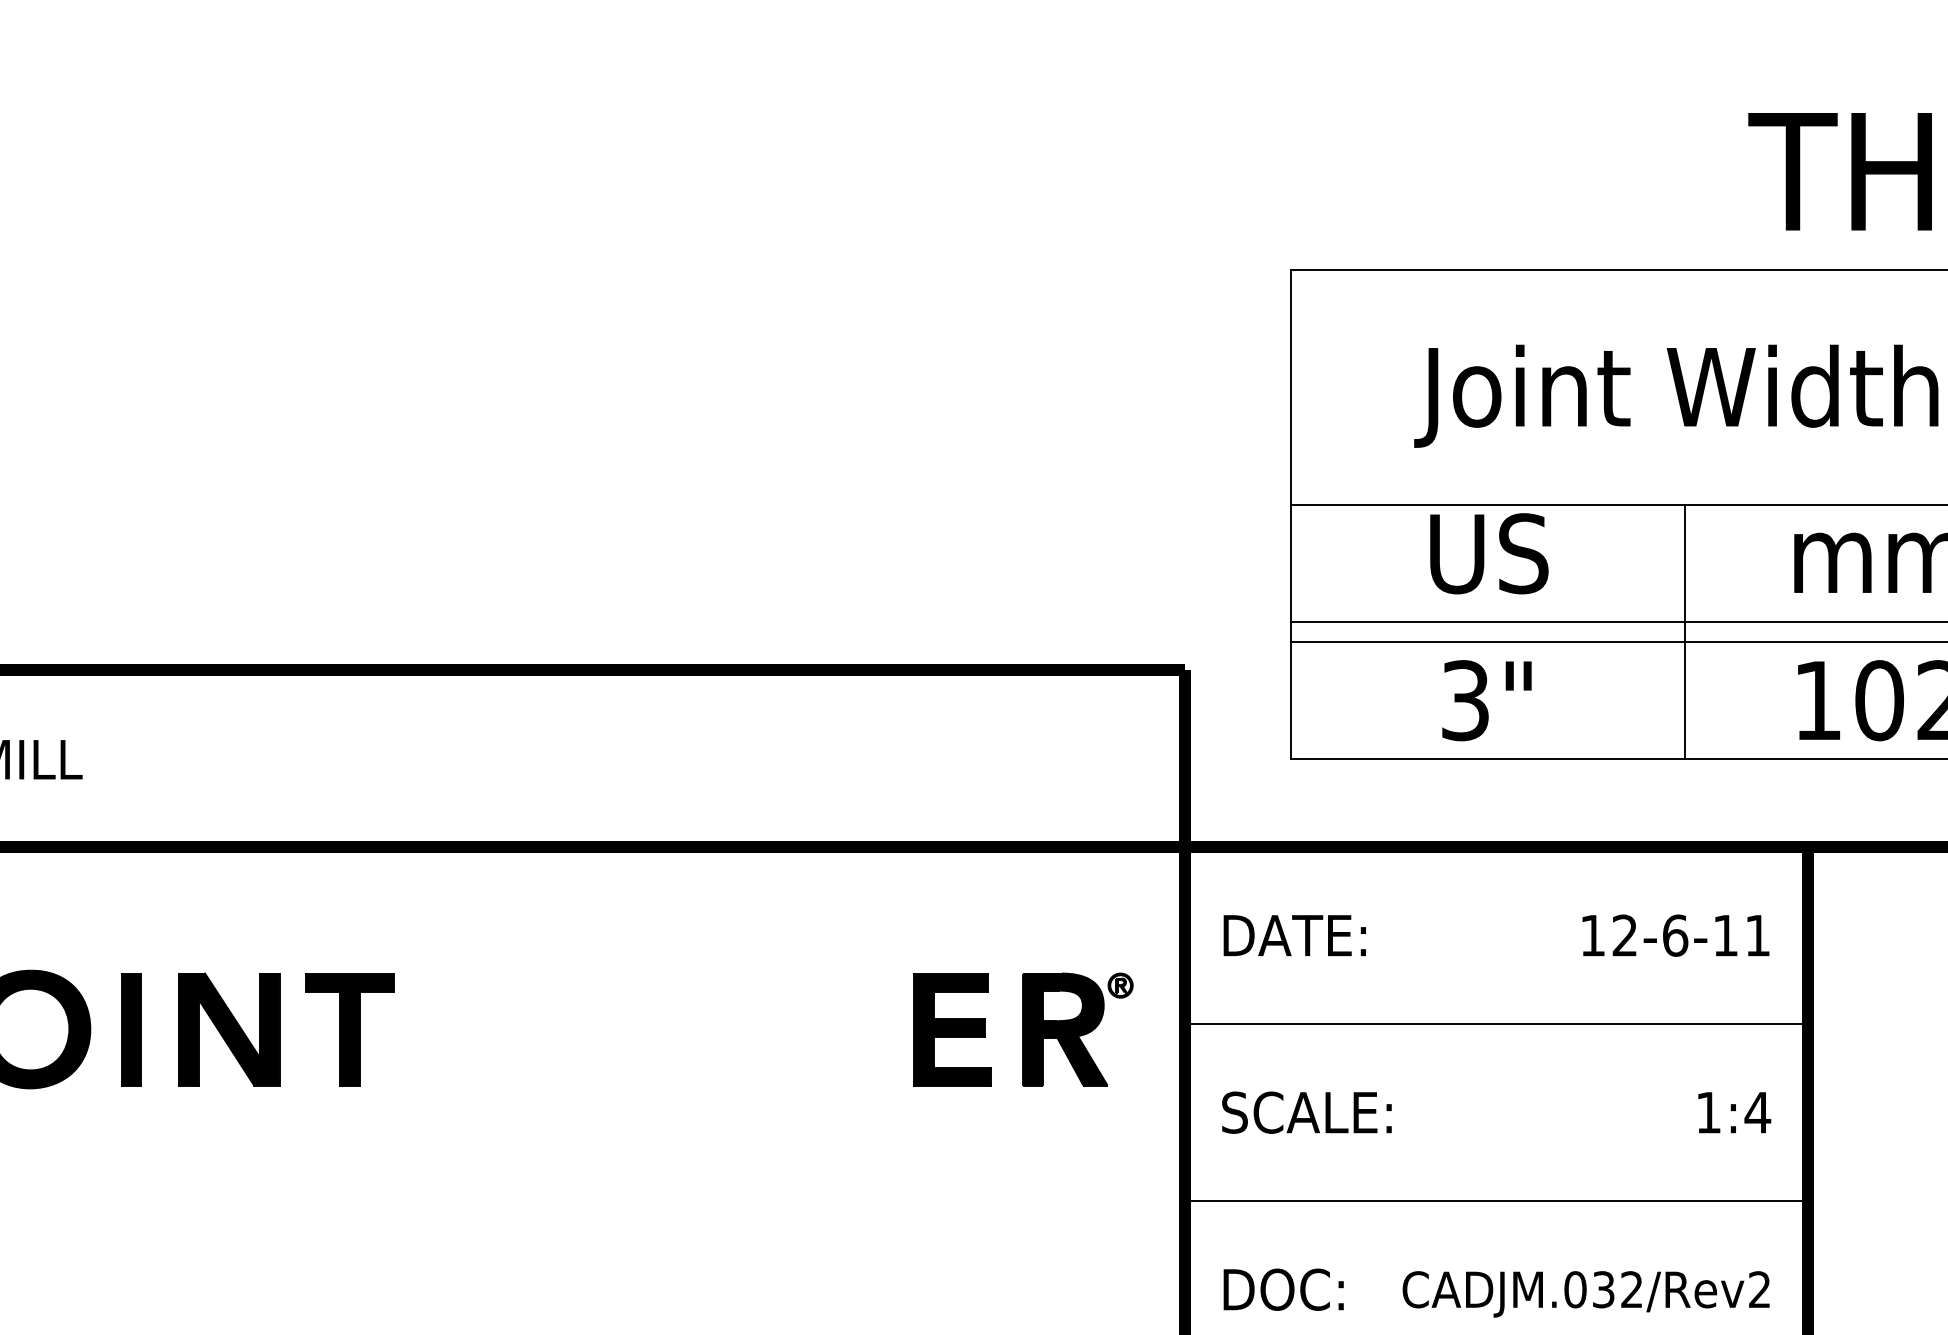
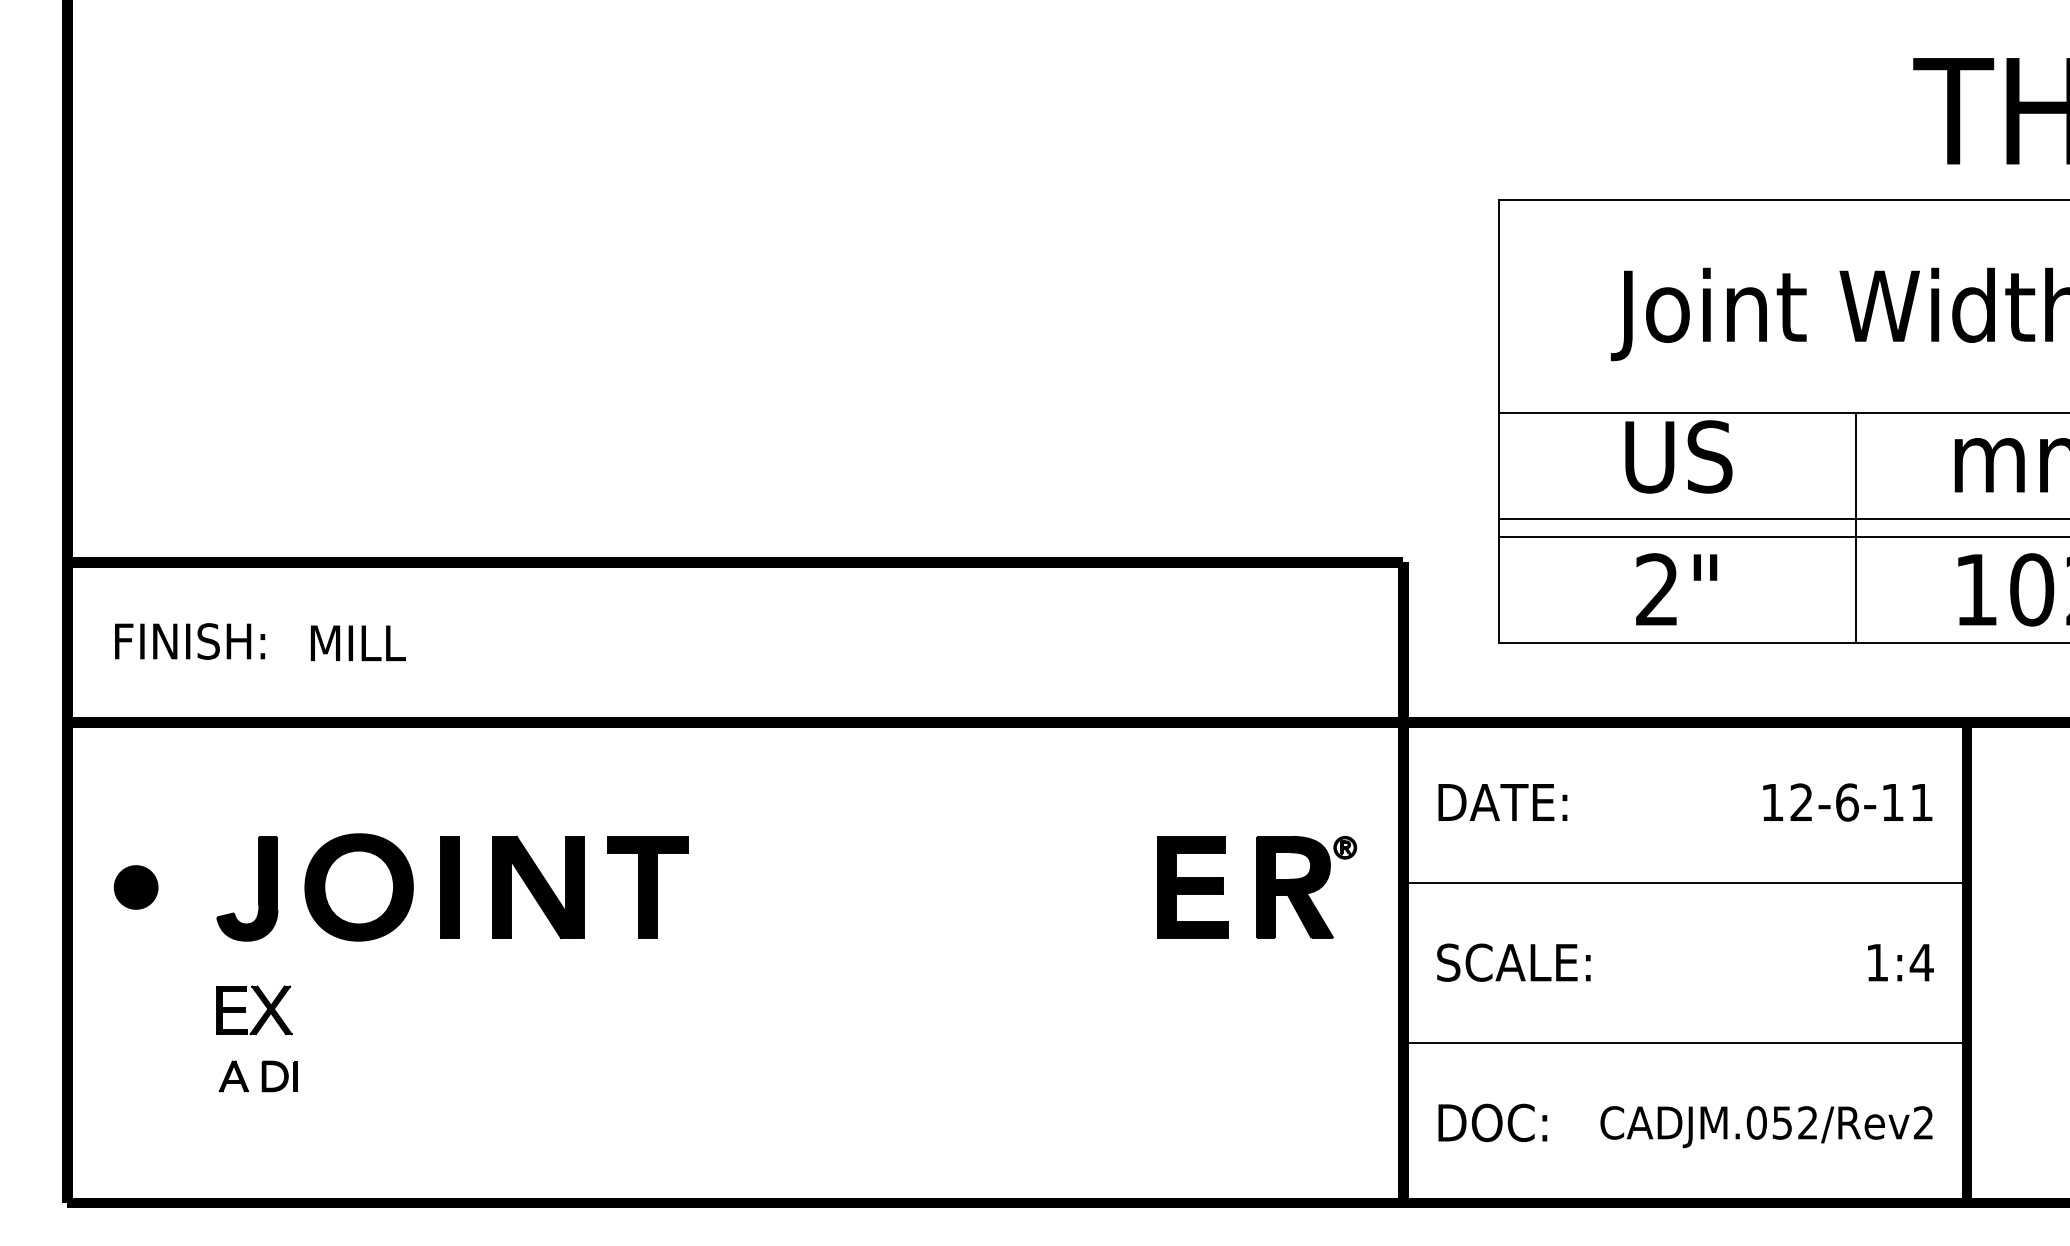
text: (1465, 700) -> (1657, 589), 3" -> 2"
text: (1603, 1289) -> (1782, 1122), CADJM.032/Rev2 -> CADJM.052/Rev2

